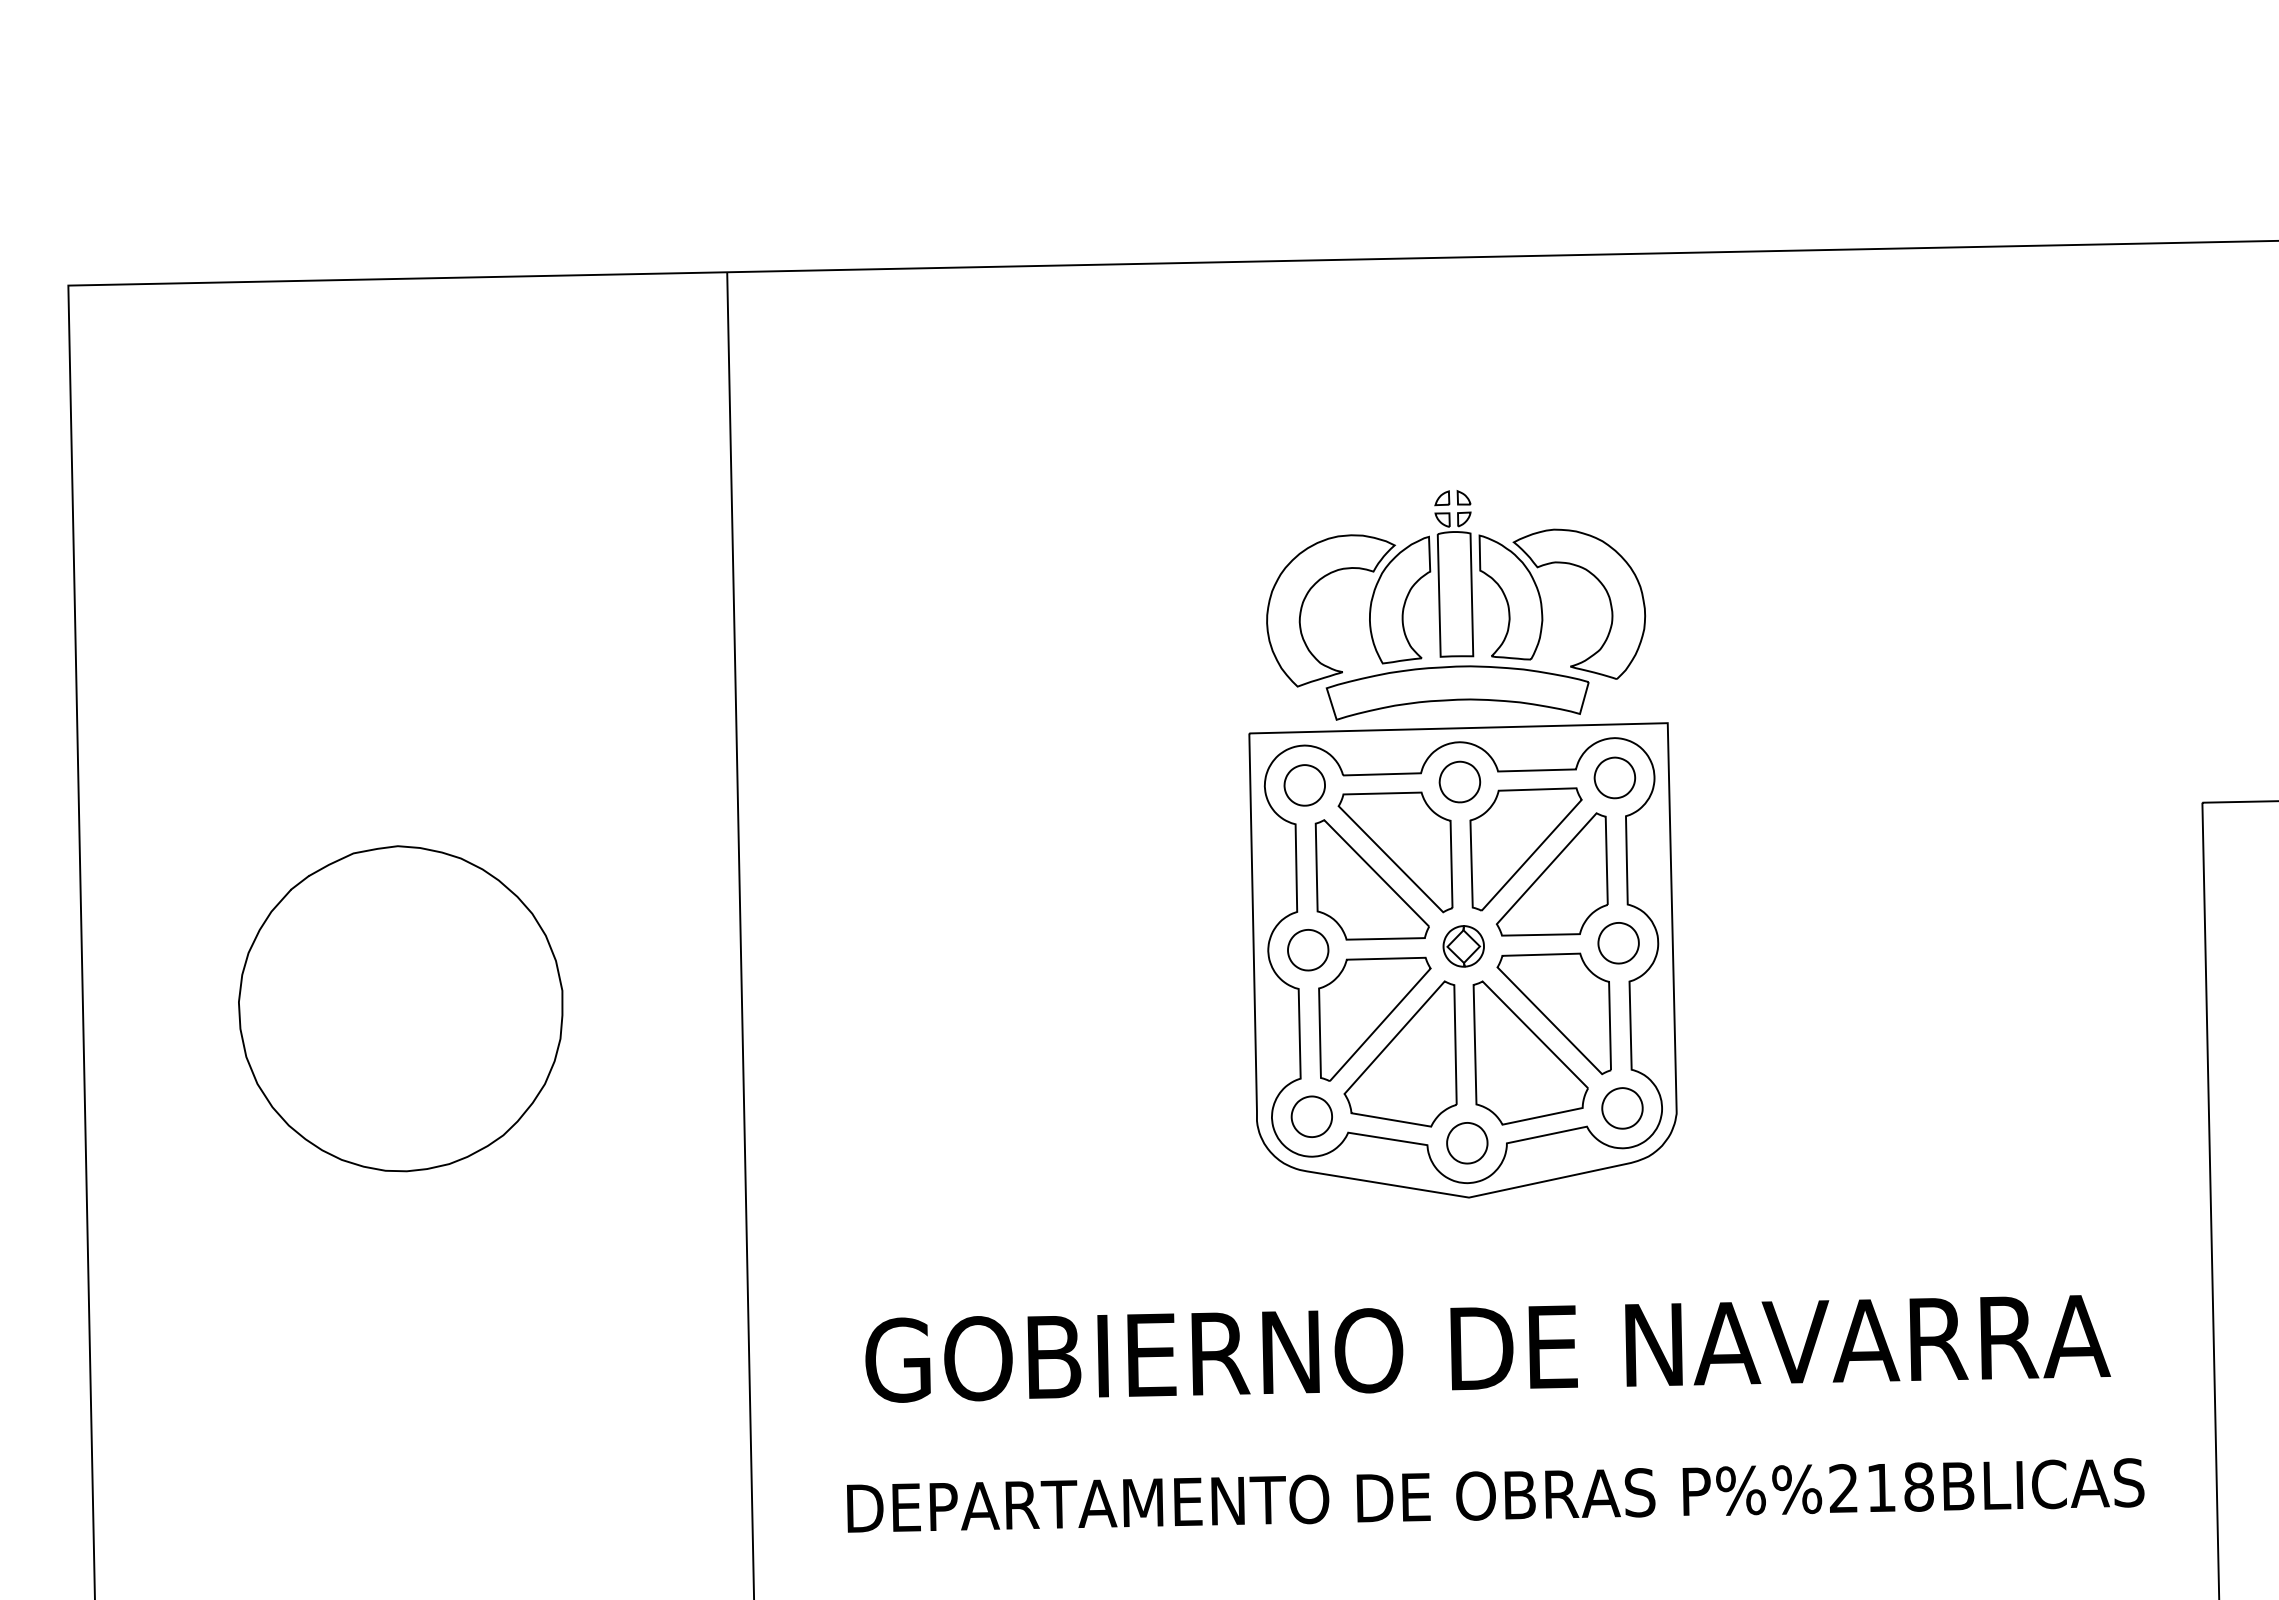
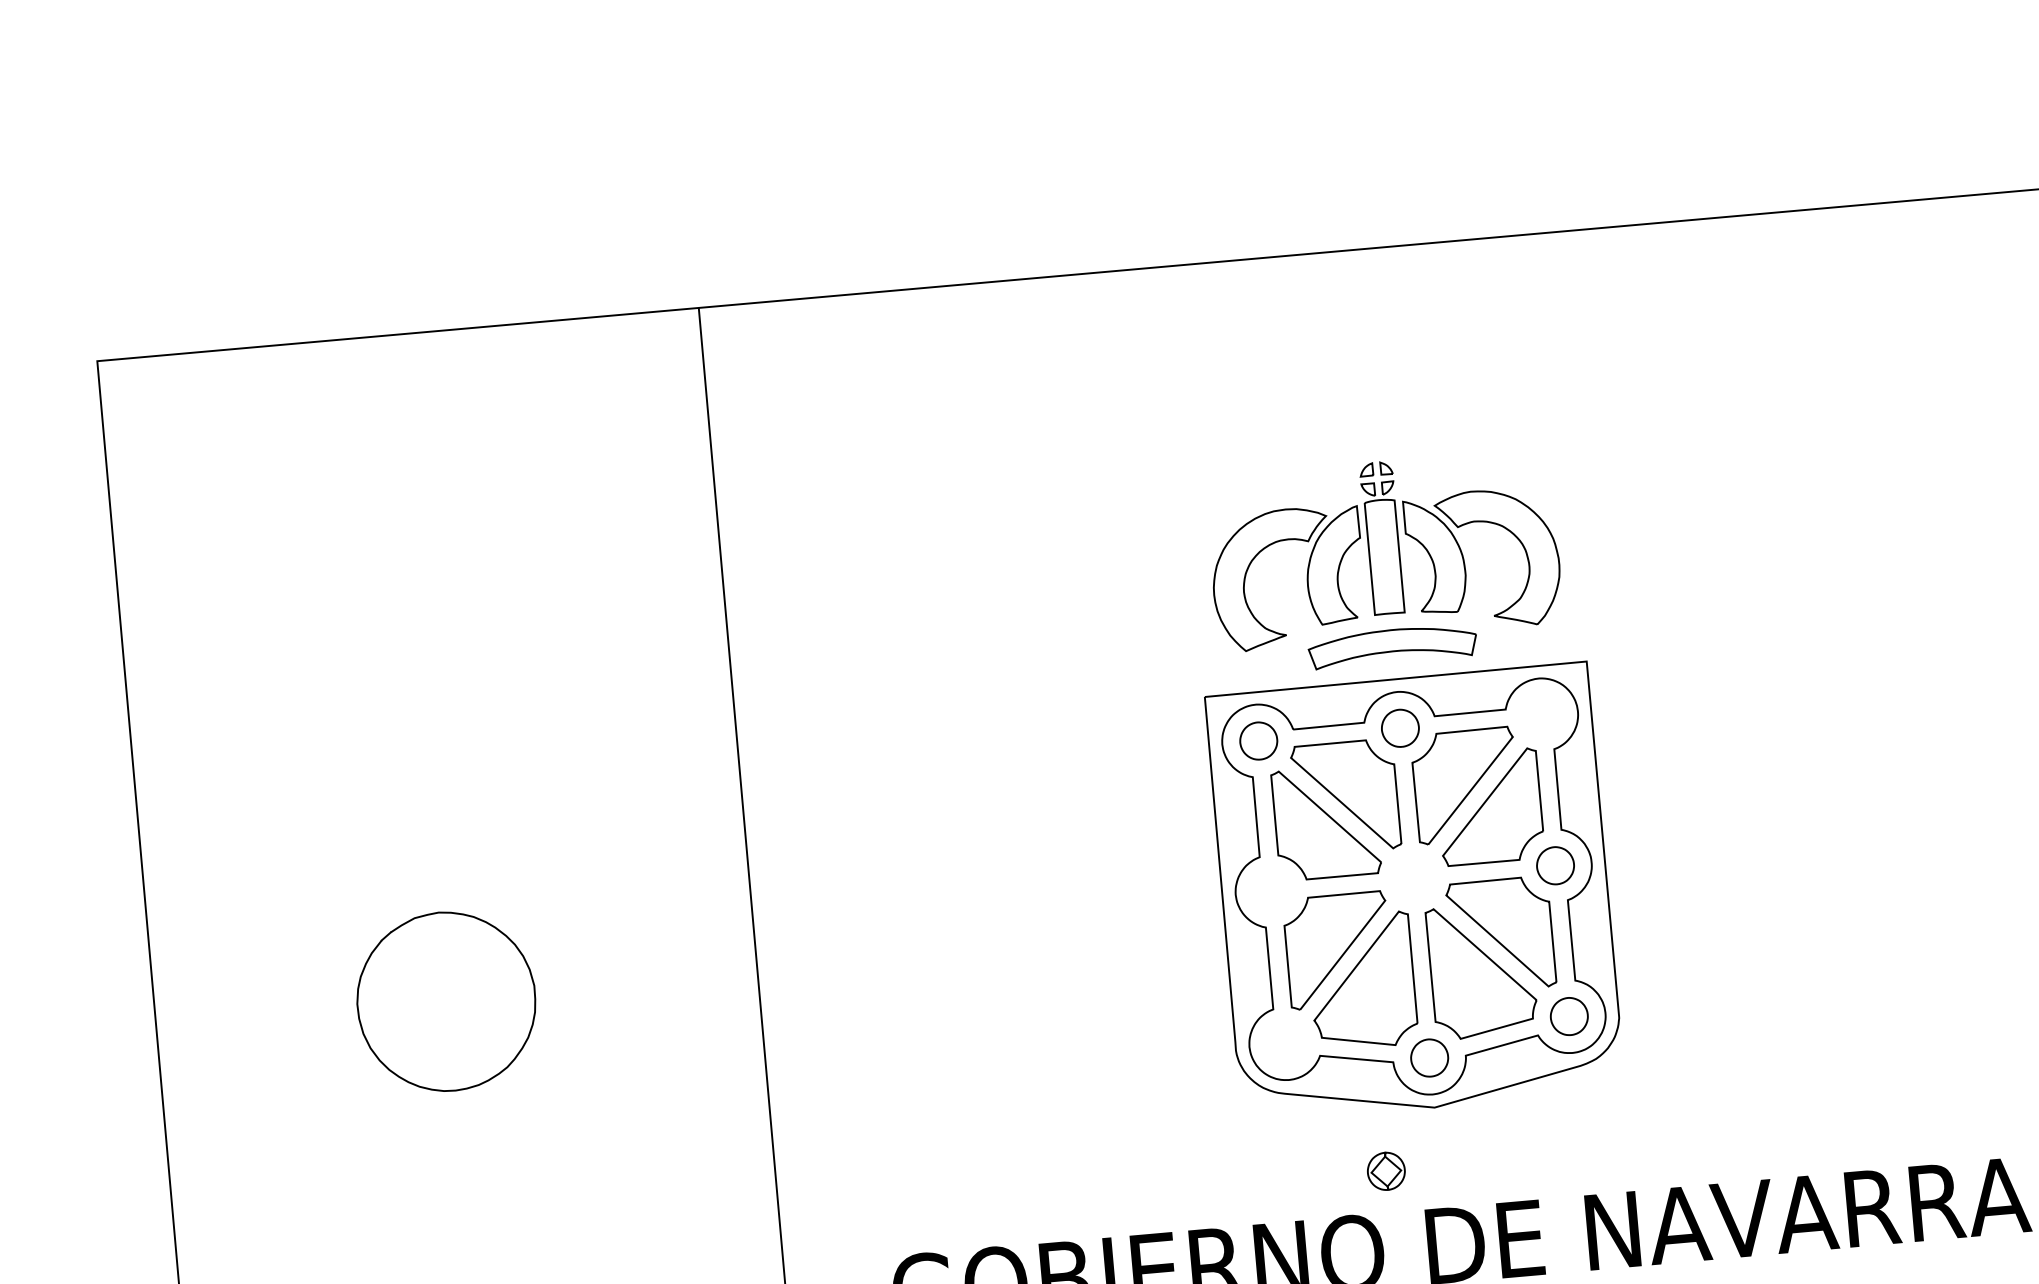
part: (1457, 692) -> (1392, 646), size x0.7
part: (1614, 777) -> (1541, 714), removed
part: (1463, 946) -> (1386, 1171), moved
part: (1308, 950) -> (1272, 891), removed
part: (400, 1008) -> (446, 1001), size x0.6
part: (1311, 1116) -> (1285, 1043), removed

